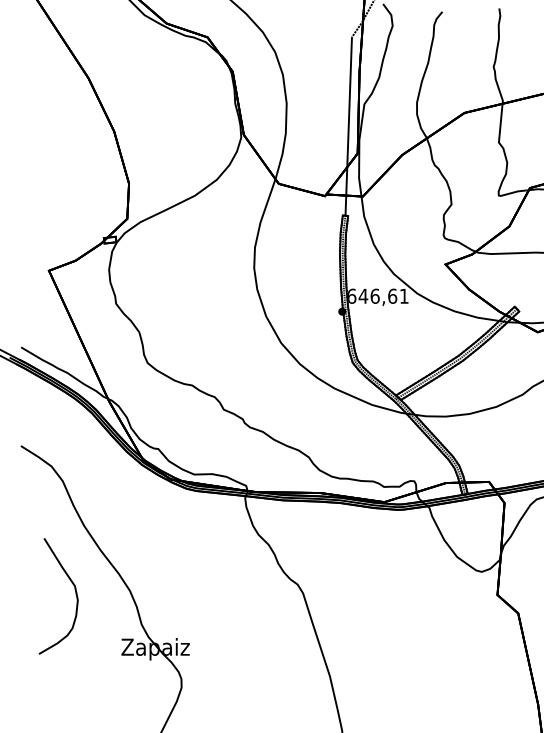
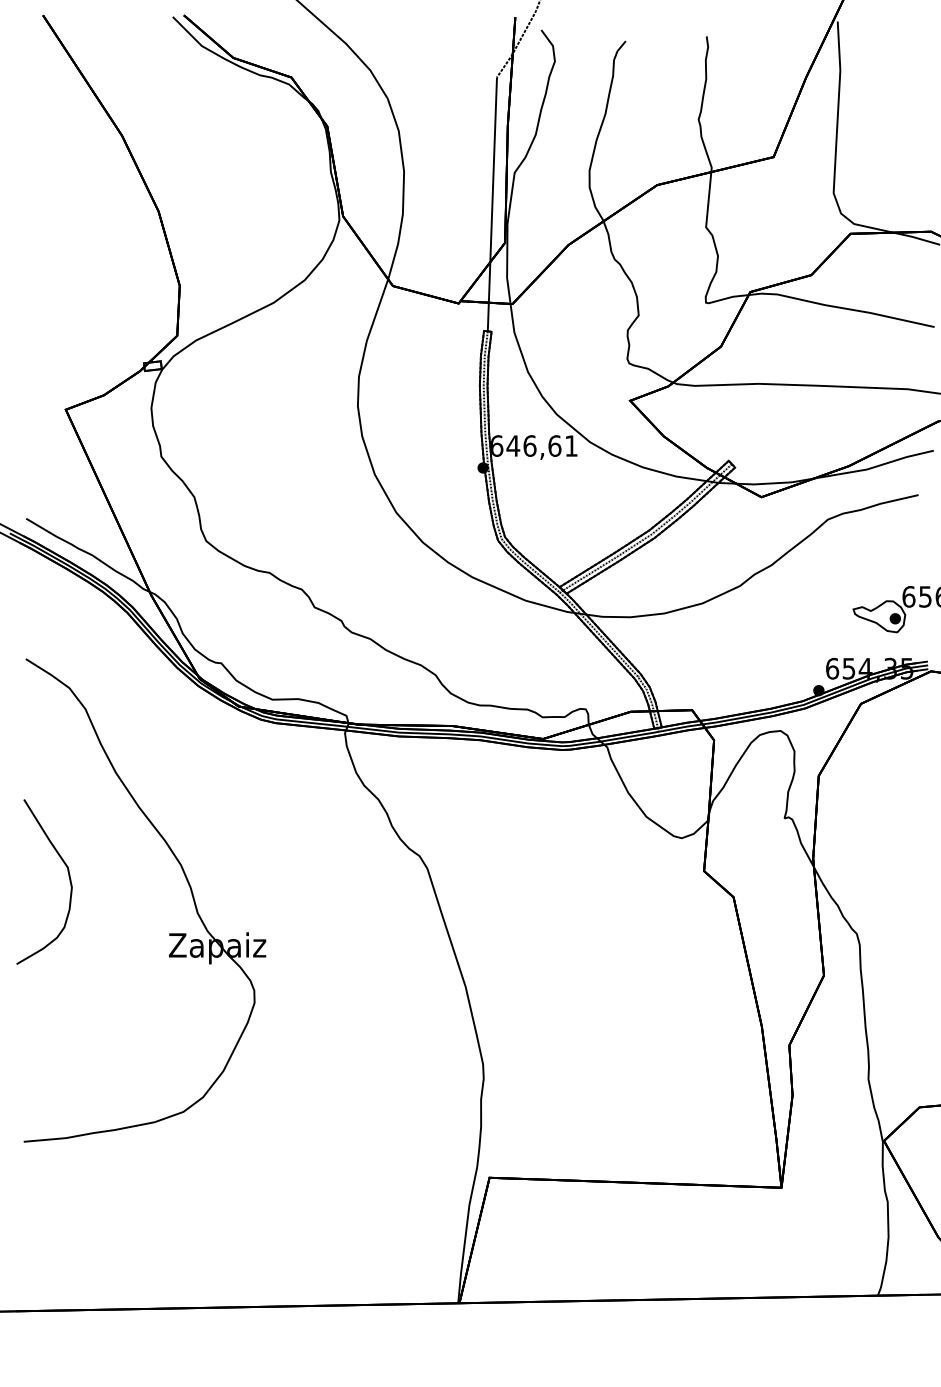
curve: (75, 592) -> (68, 876), moved

